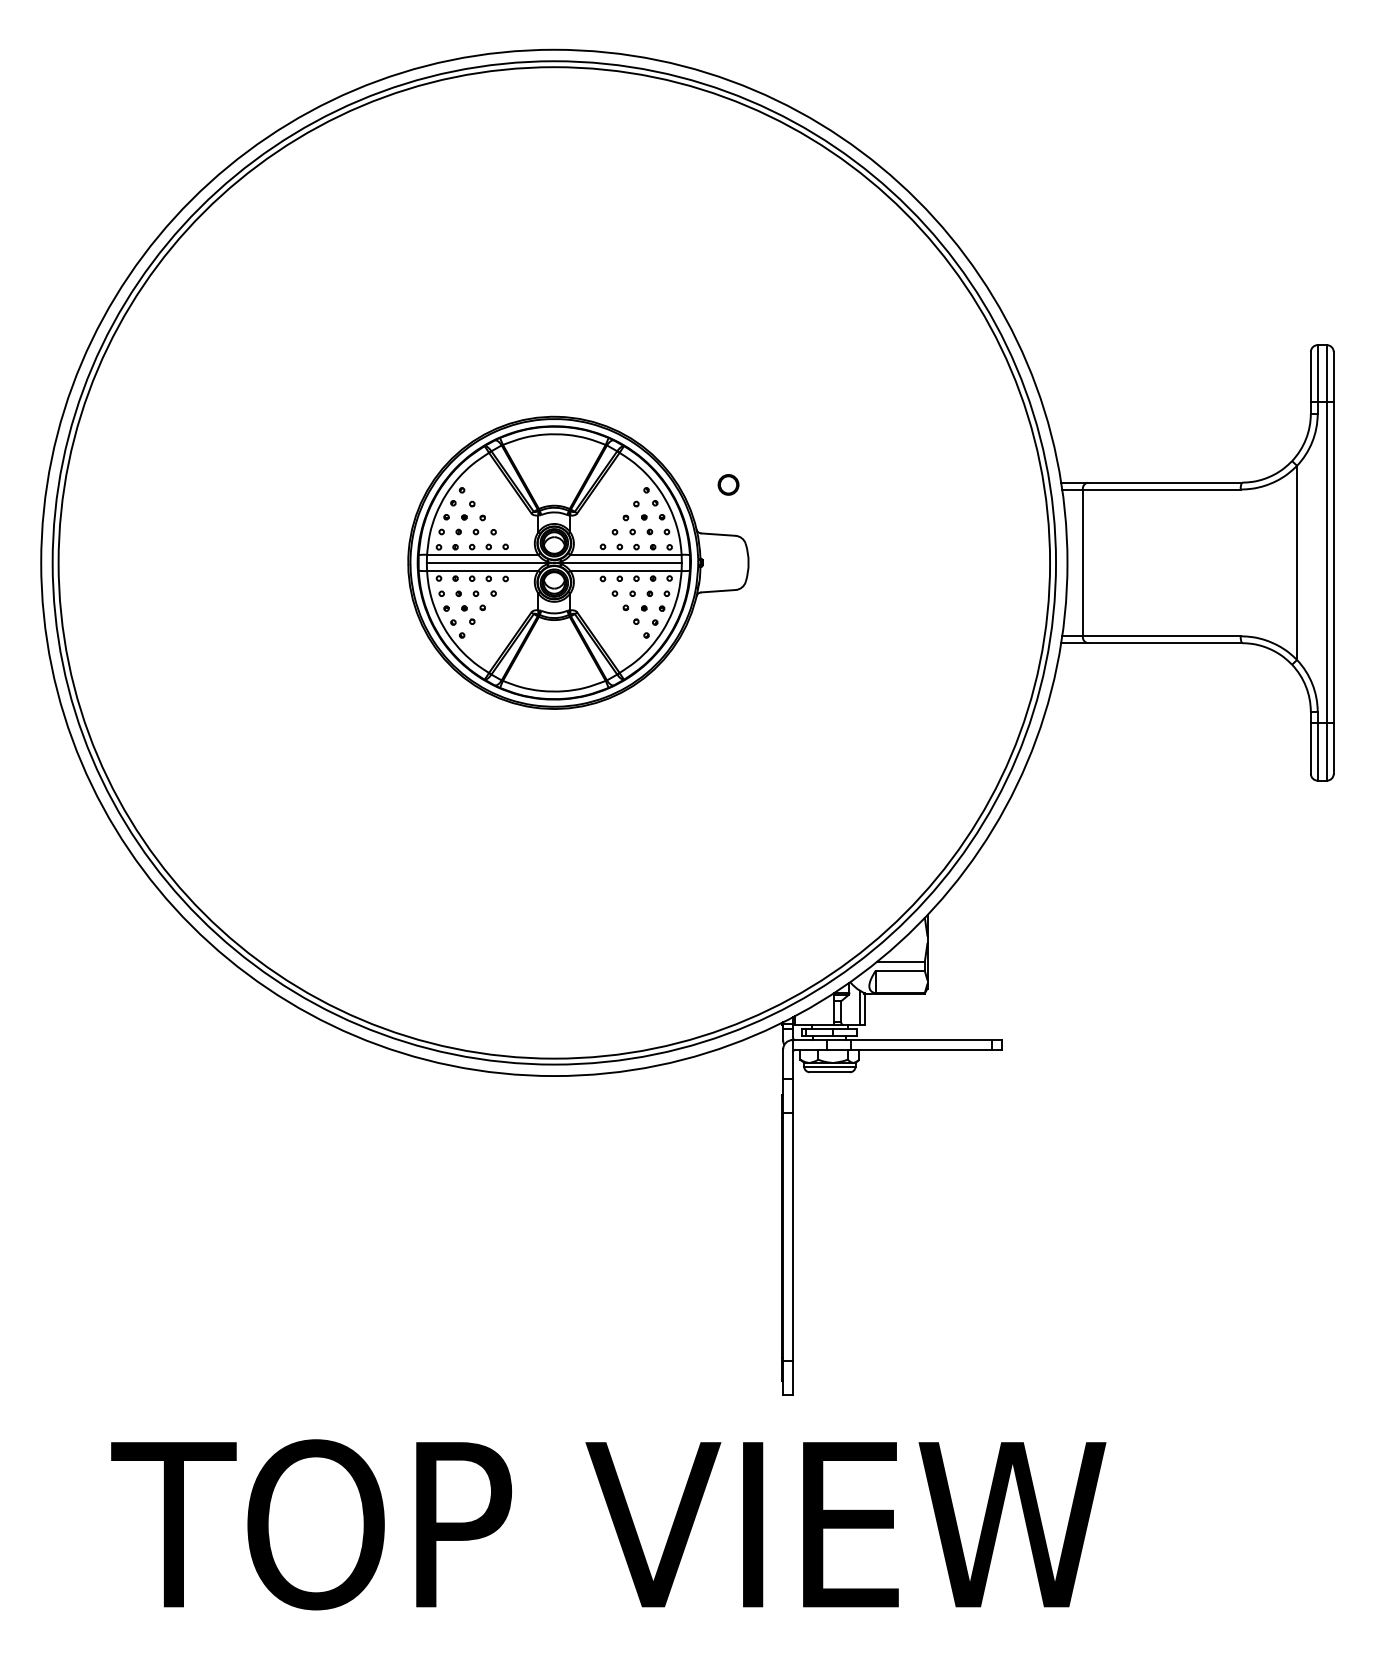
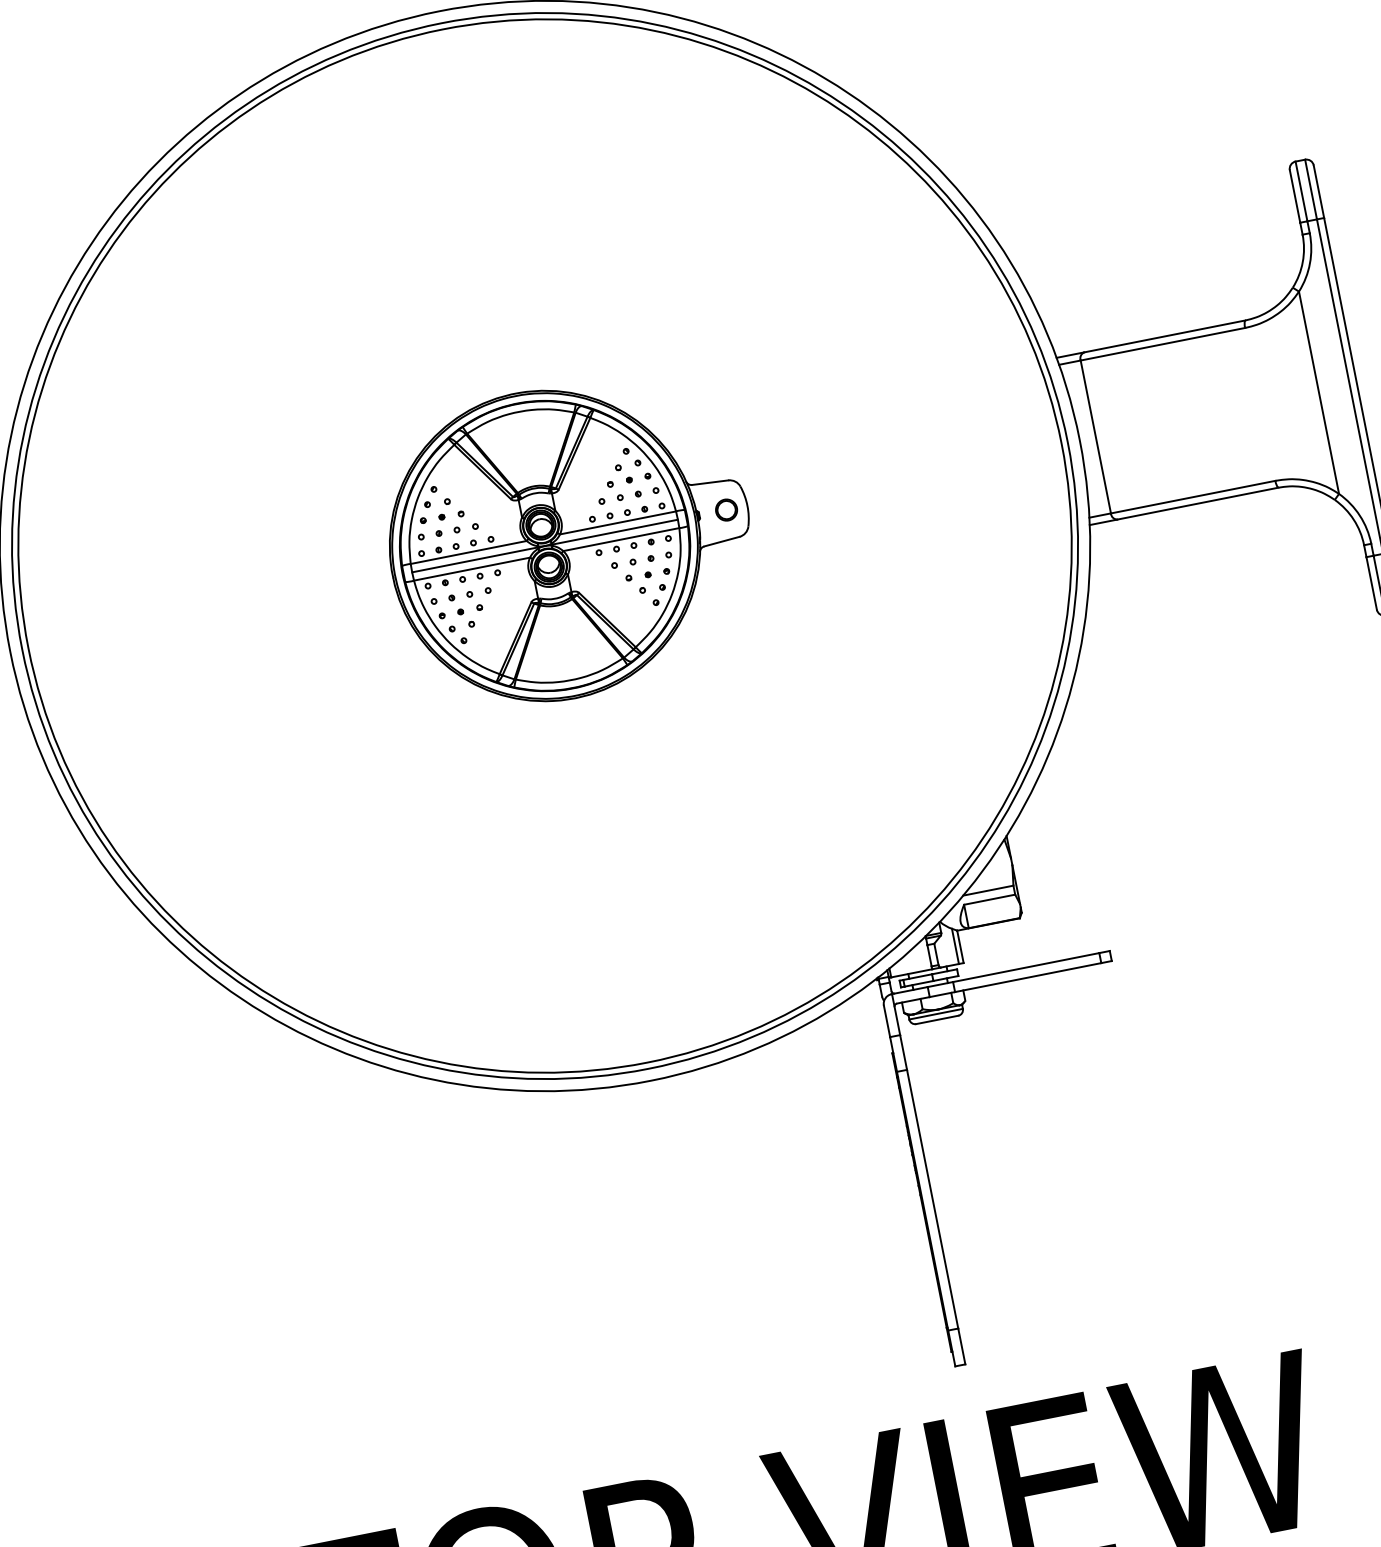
part: (728, 484) -> (726, 509), moved

